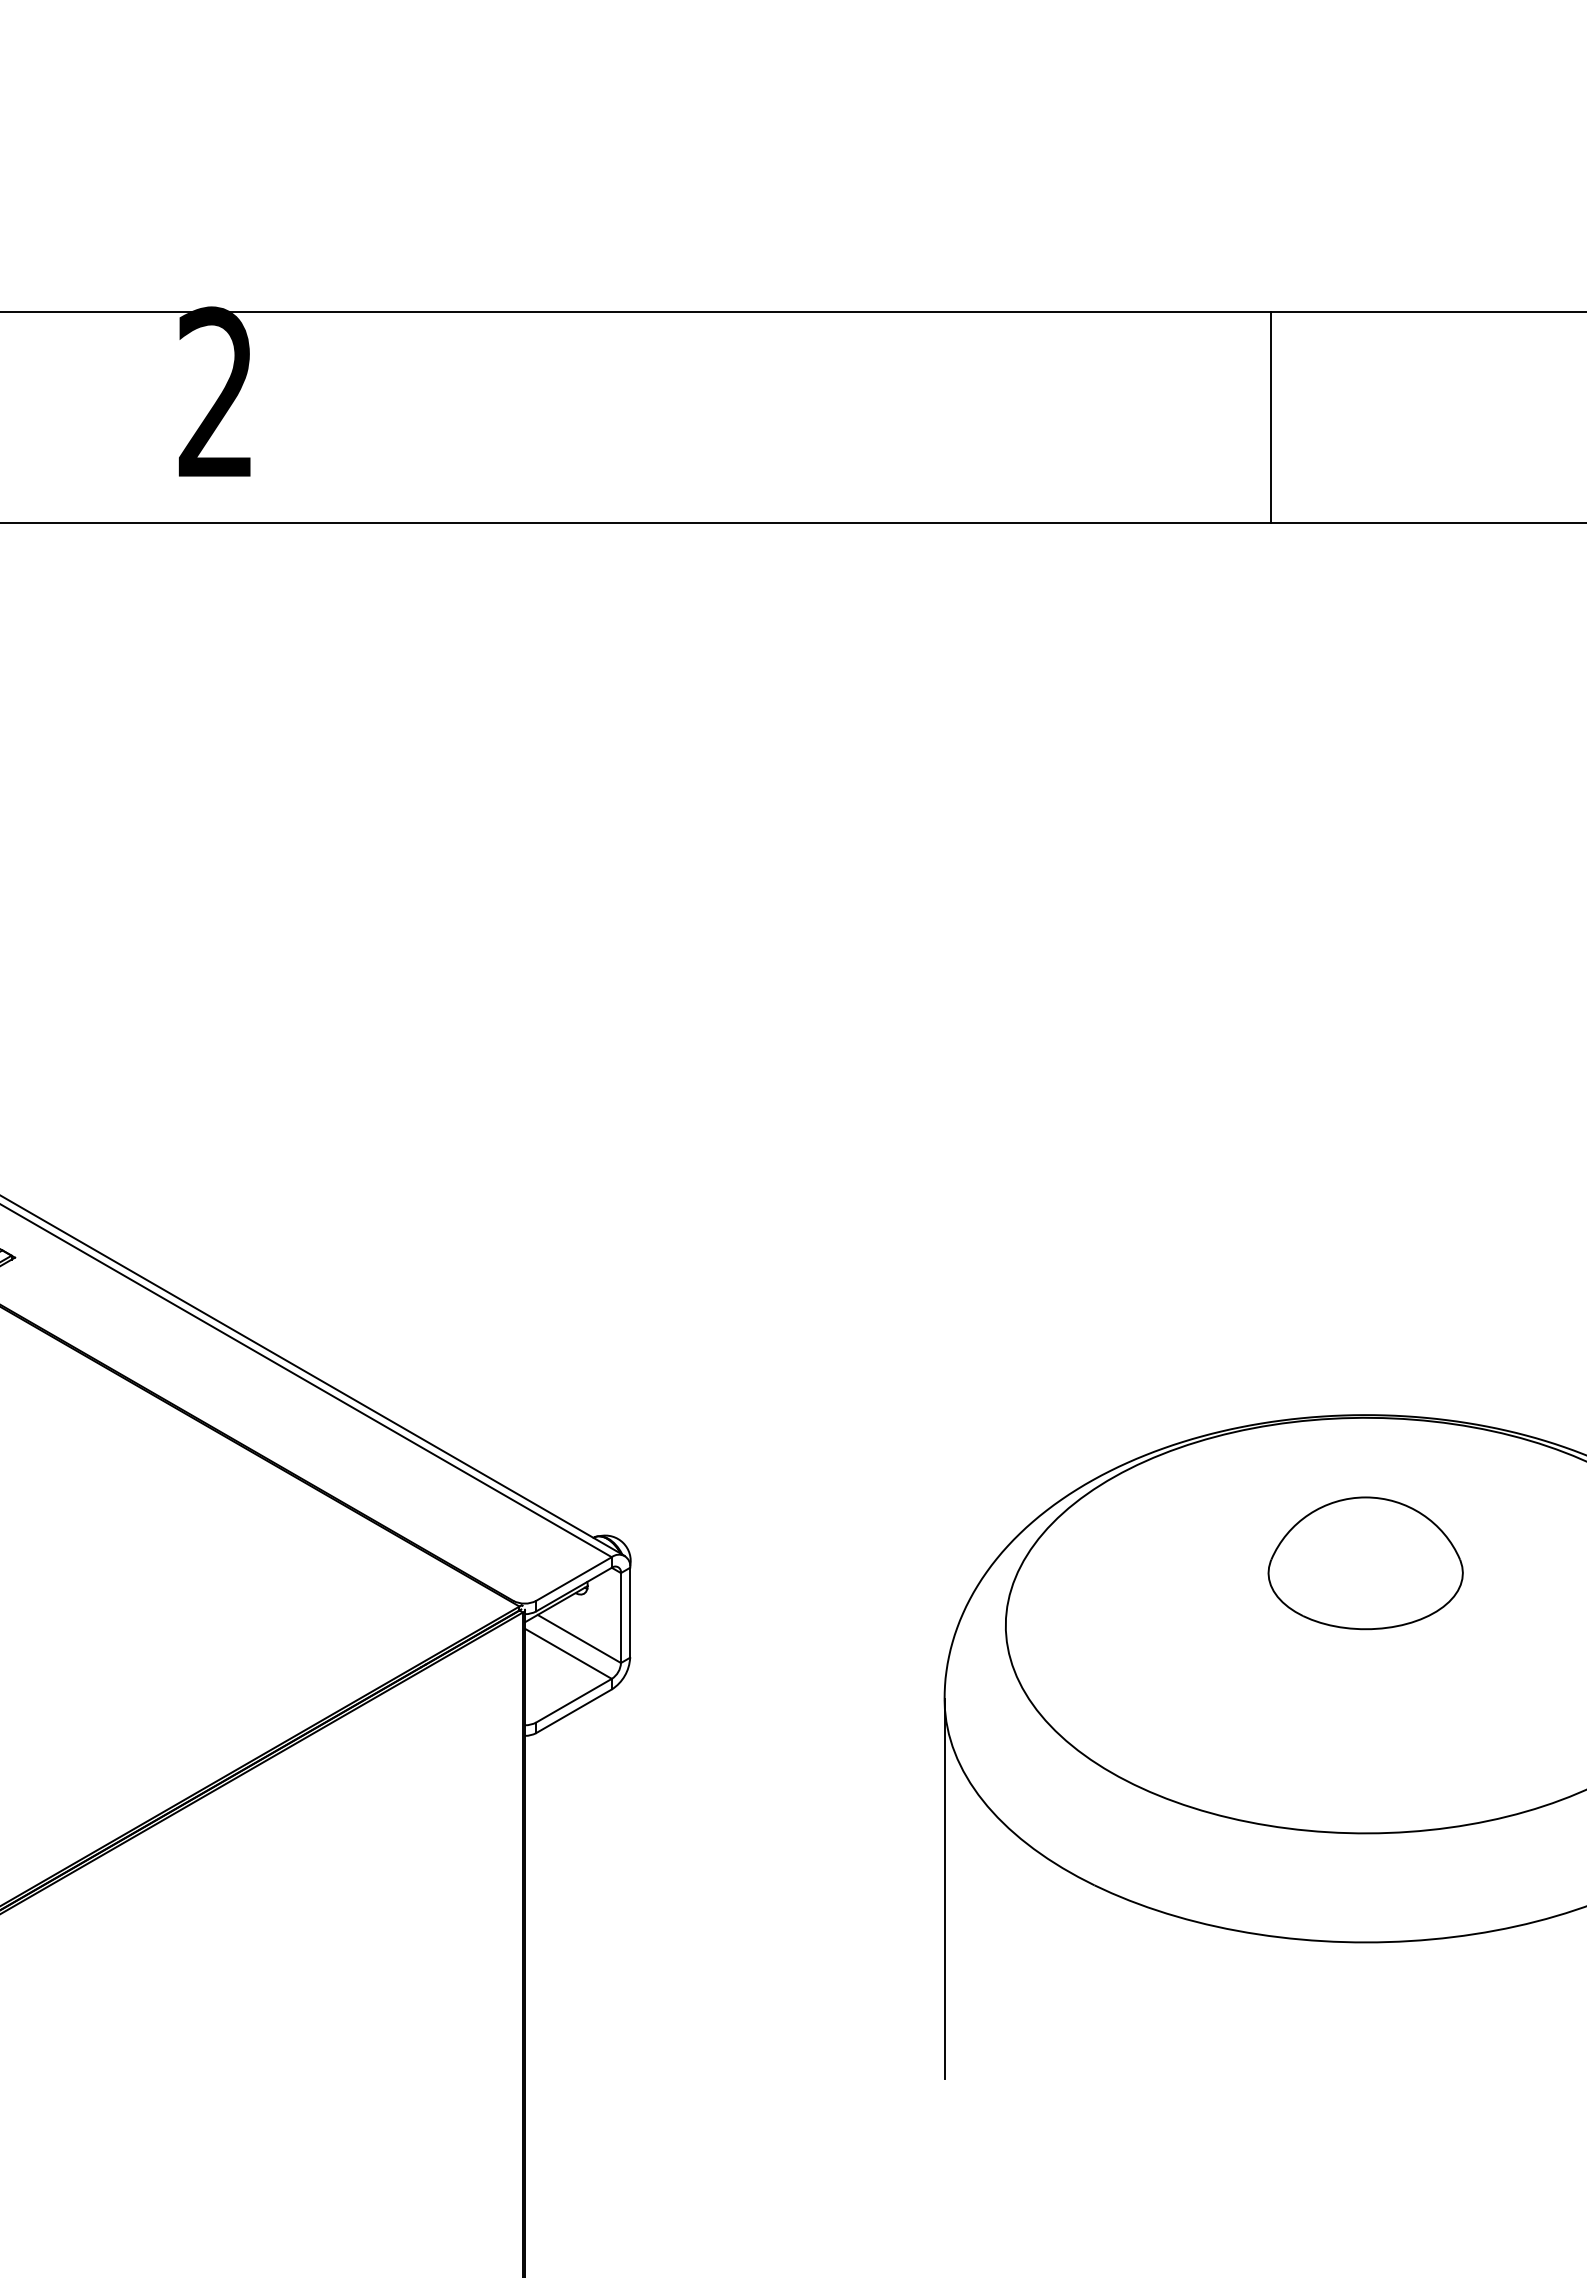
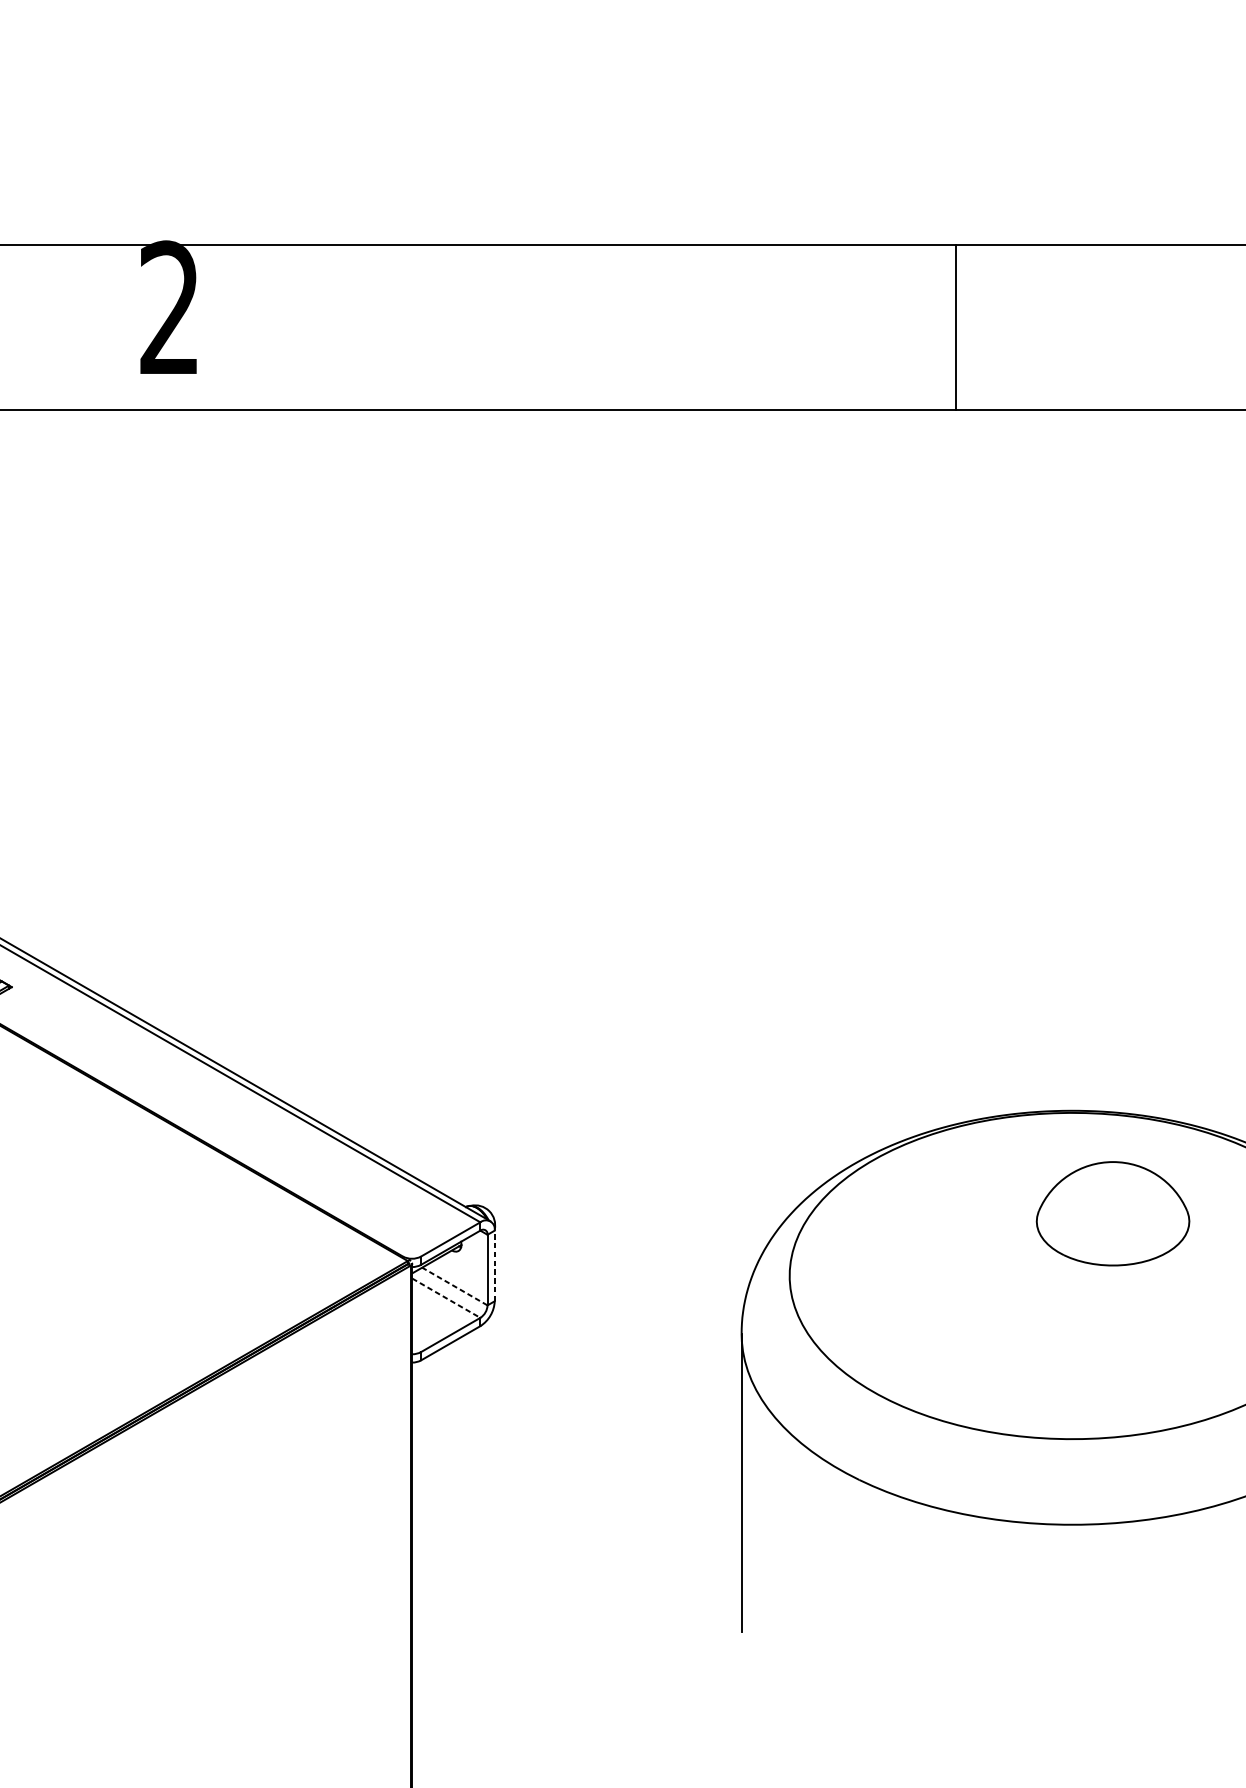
line: (1271, 416) -> (955, 326), moved
part: (1365, 1563) -> (1112, 1213), moved
line: (630, 1612) -> (495, 1265), solid -> dashed
line: (578, 1638) -> (454, 1286), solid -> dashed
line: (568, 1654) -> (446, 1298), solid -> dashed

